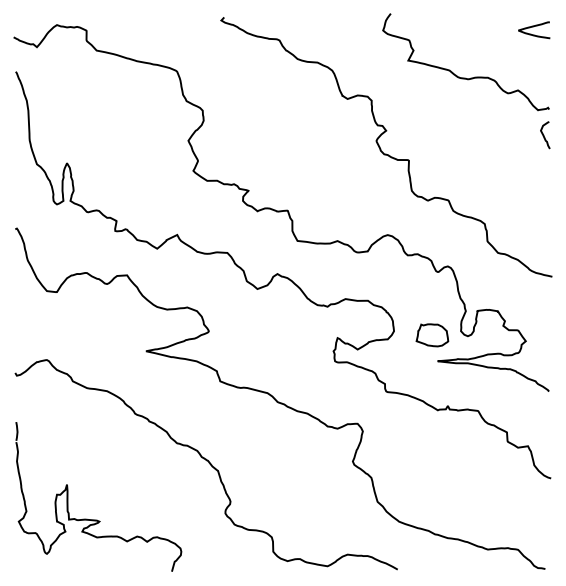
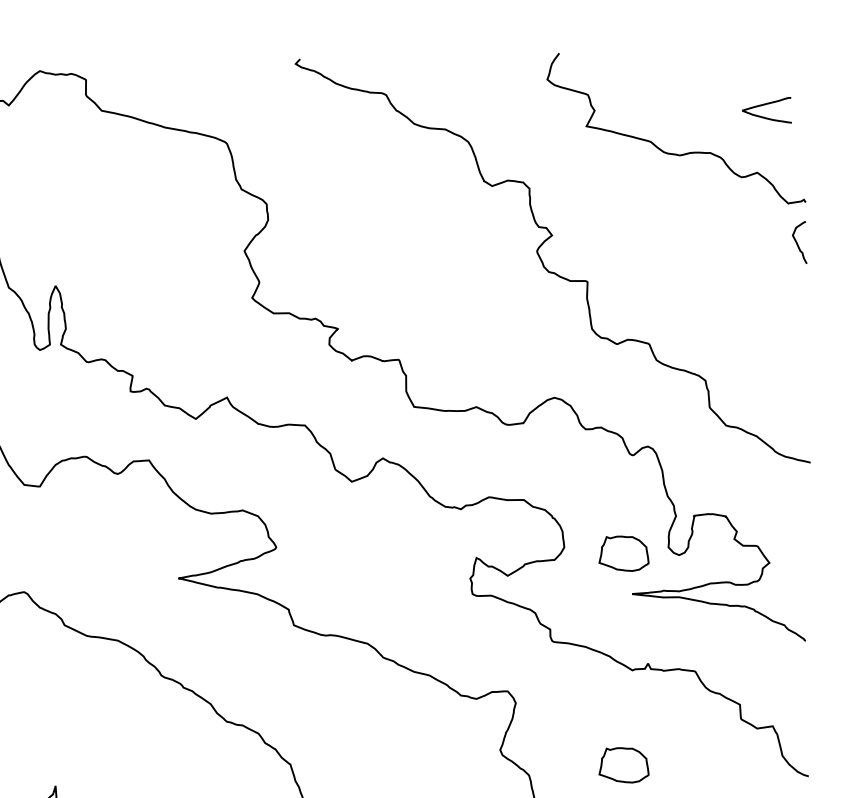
curve: (533, 27) -> (765, 105), moved
part: (432, 471) -> (624, 765), added

